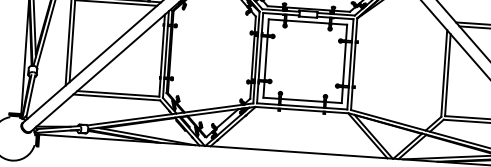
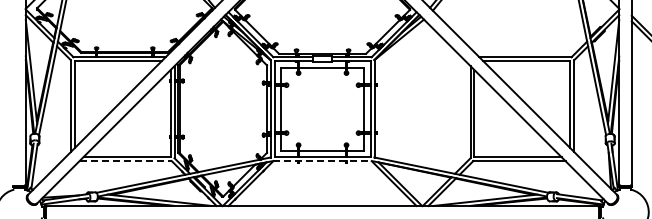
line: (117, 97) -> (126, 161), solid -> dashed
line: (302, 110) -> (323, 161), solid -> dashed

